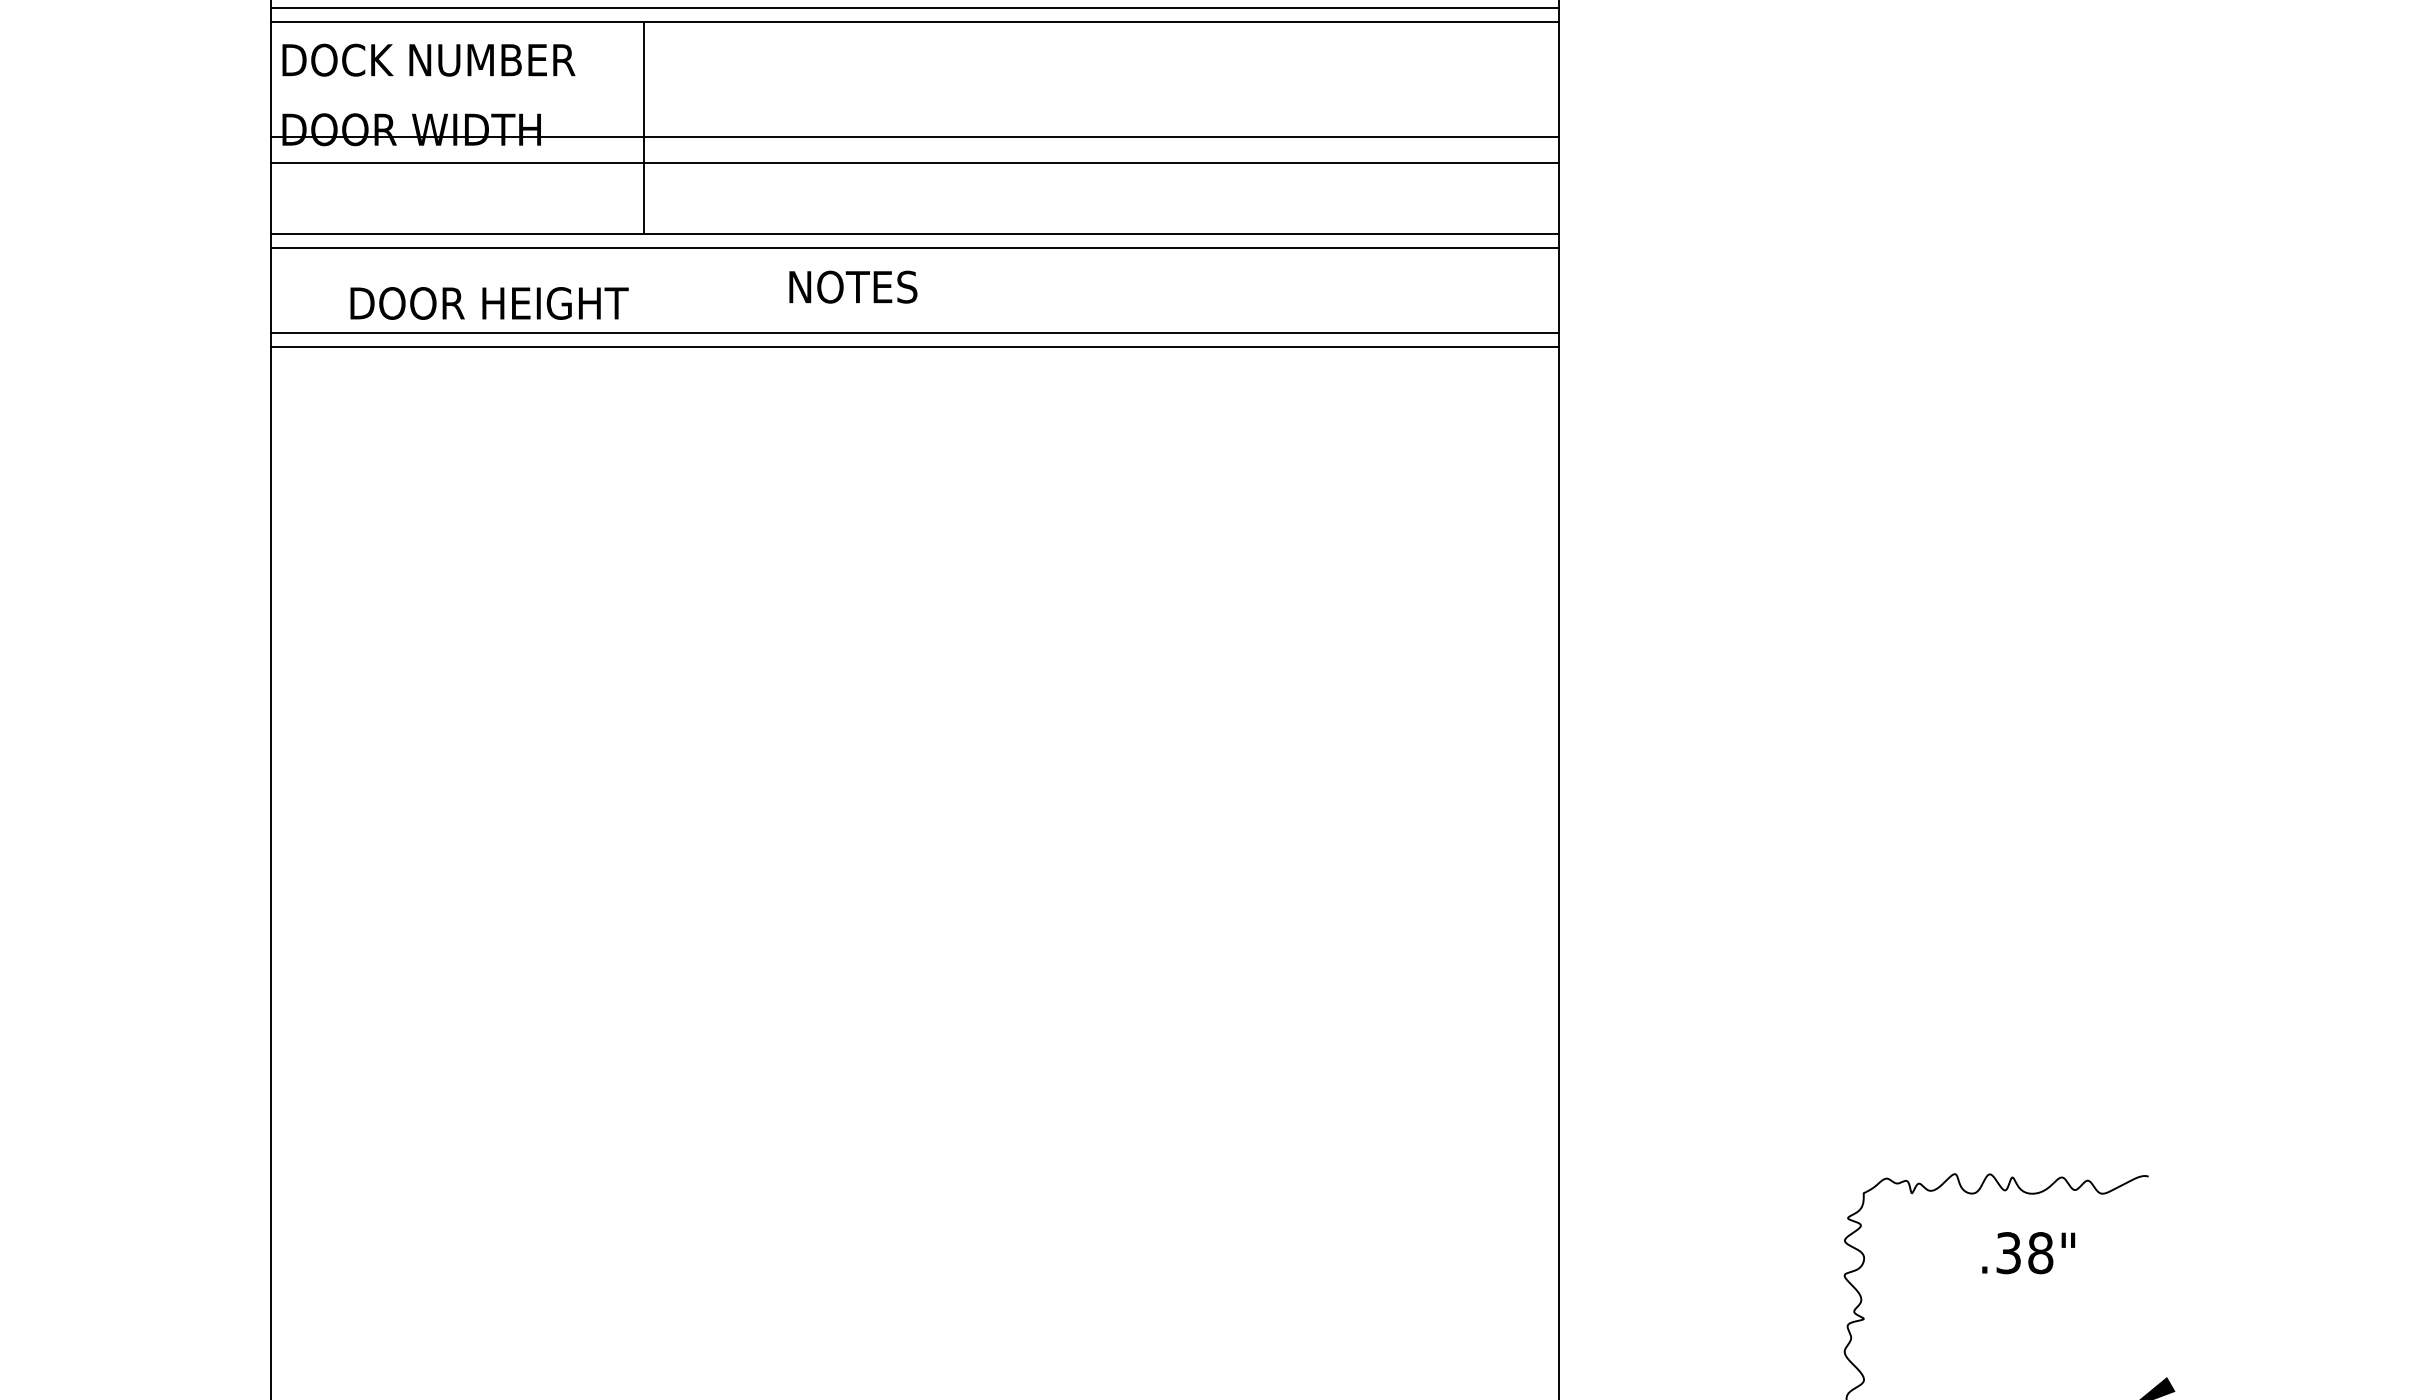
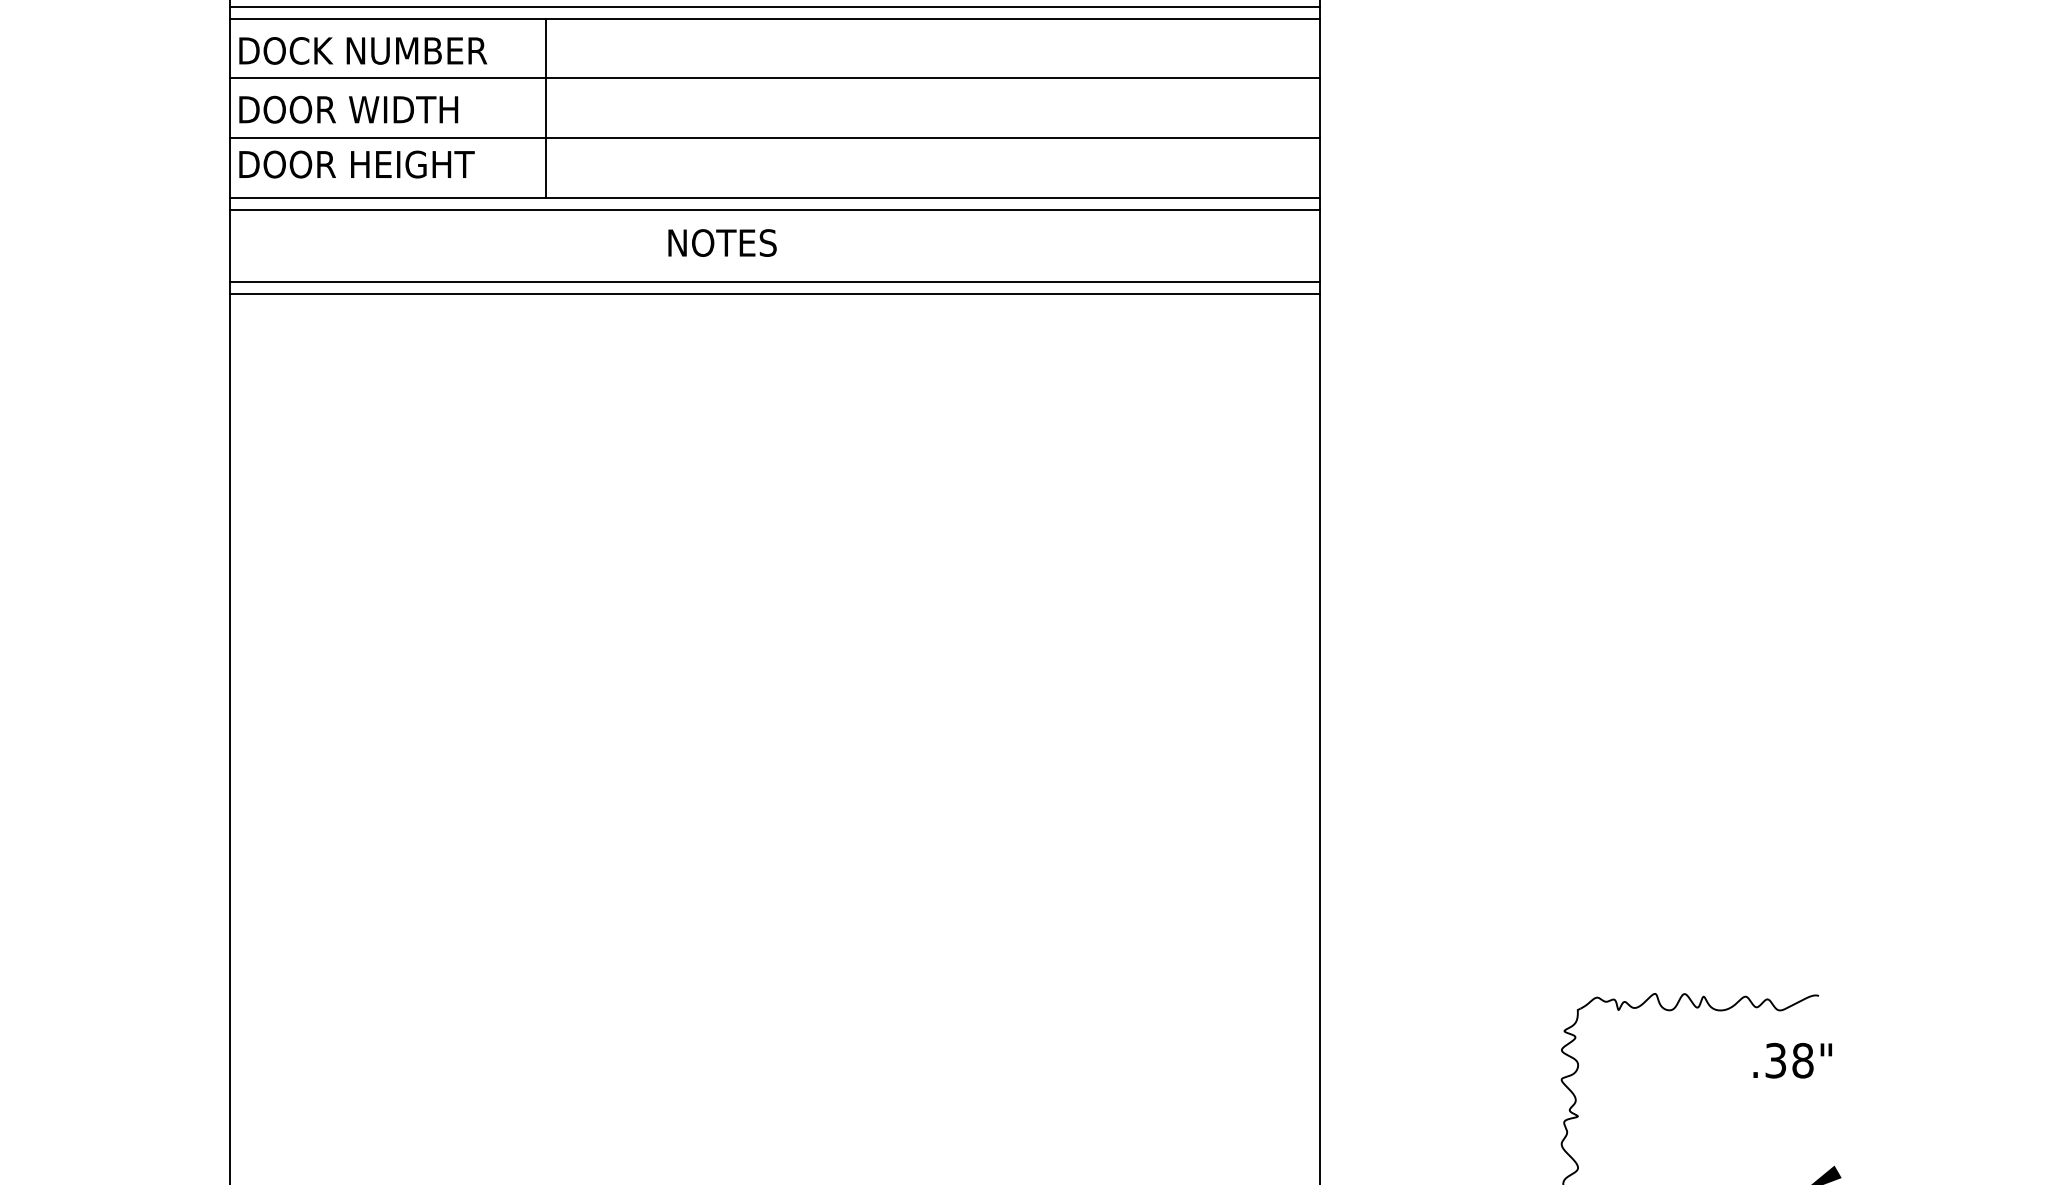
line: (914, 136) -> (774, 78), moved
text: (489, 303) -> (356, 164), moved
text: (2028, 1253) -> (1792, 1061), moved

